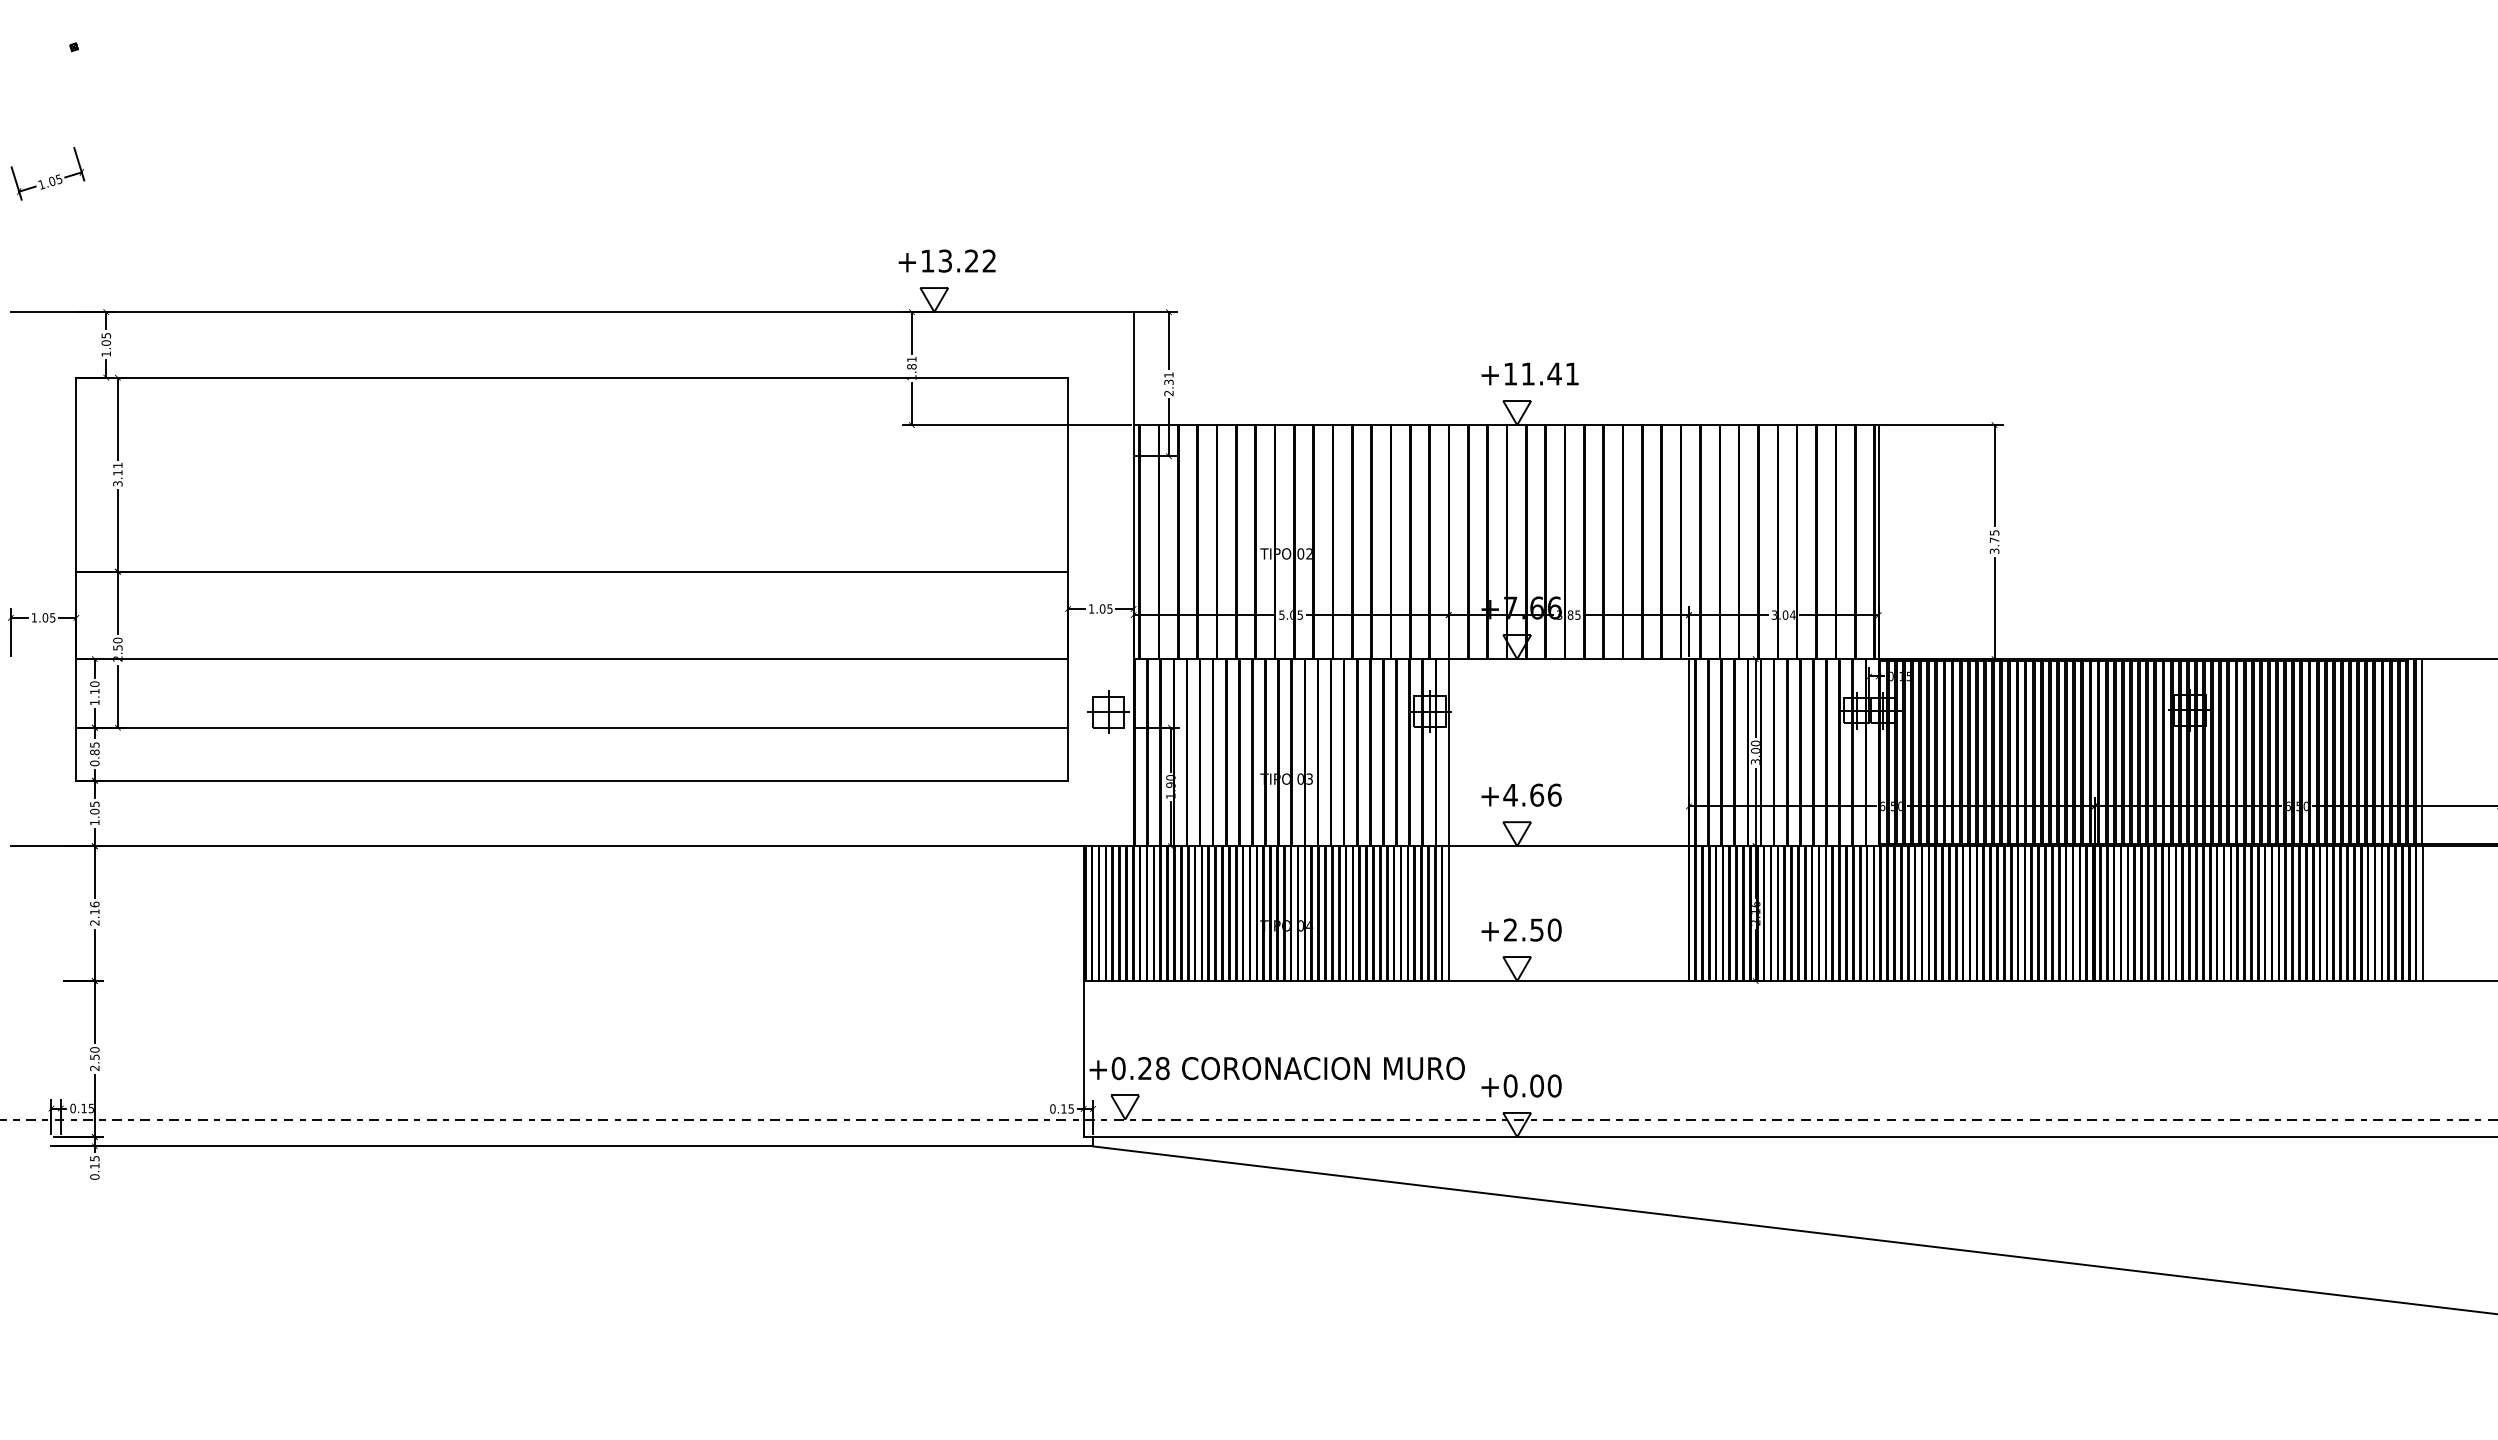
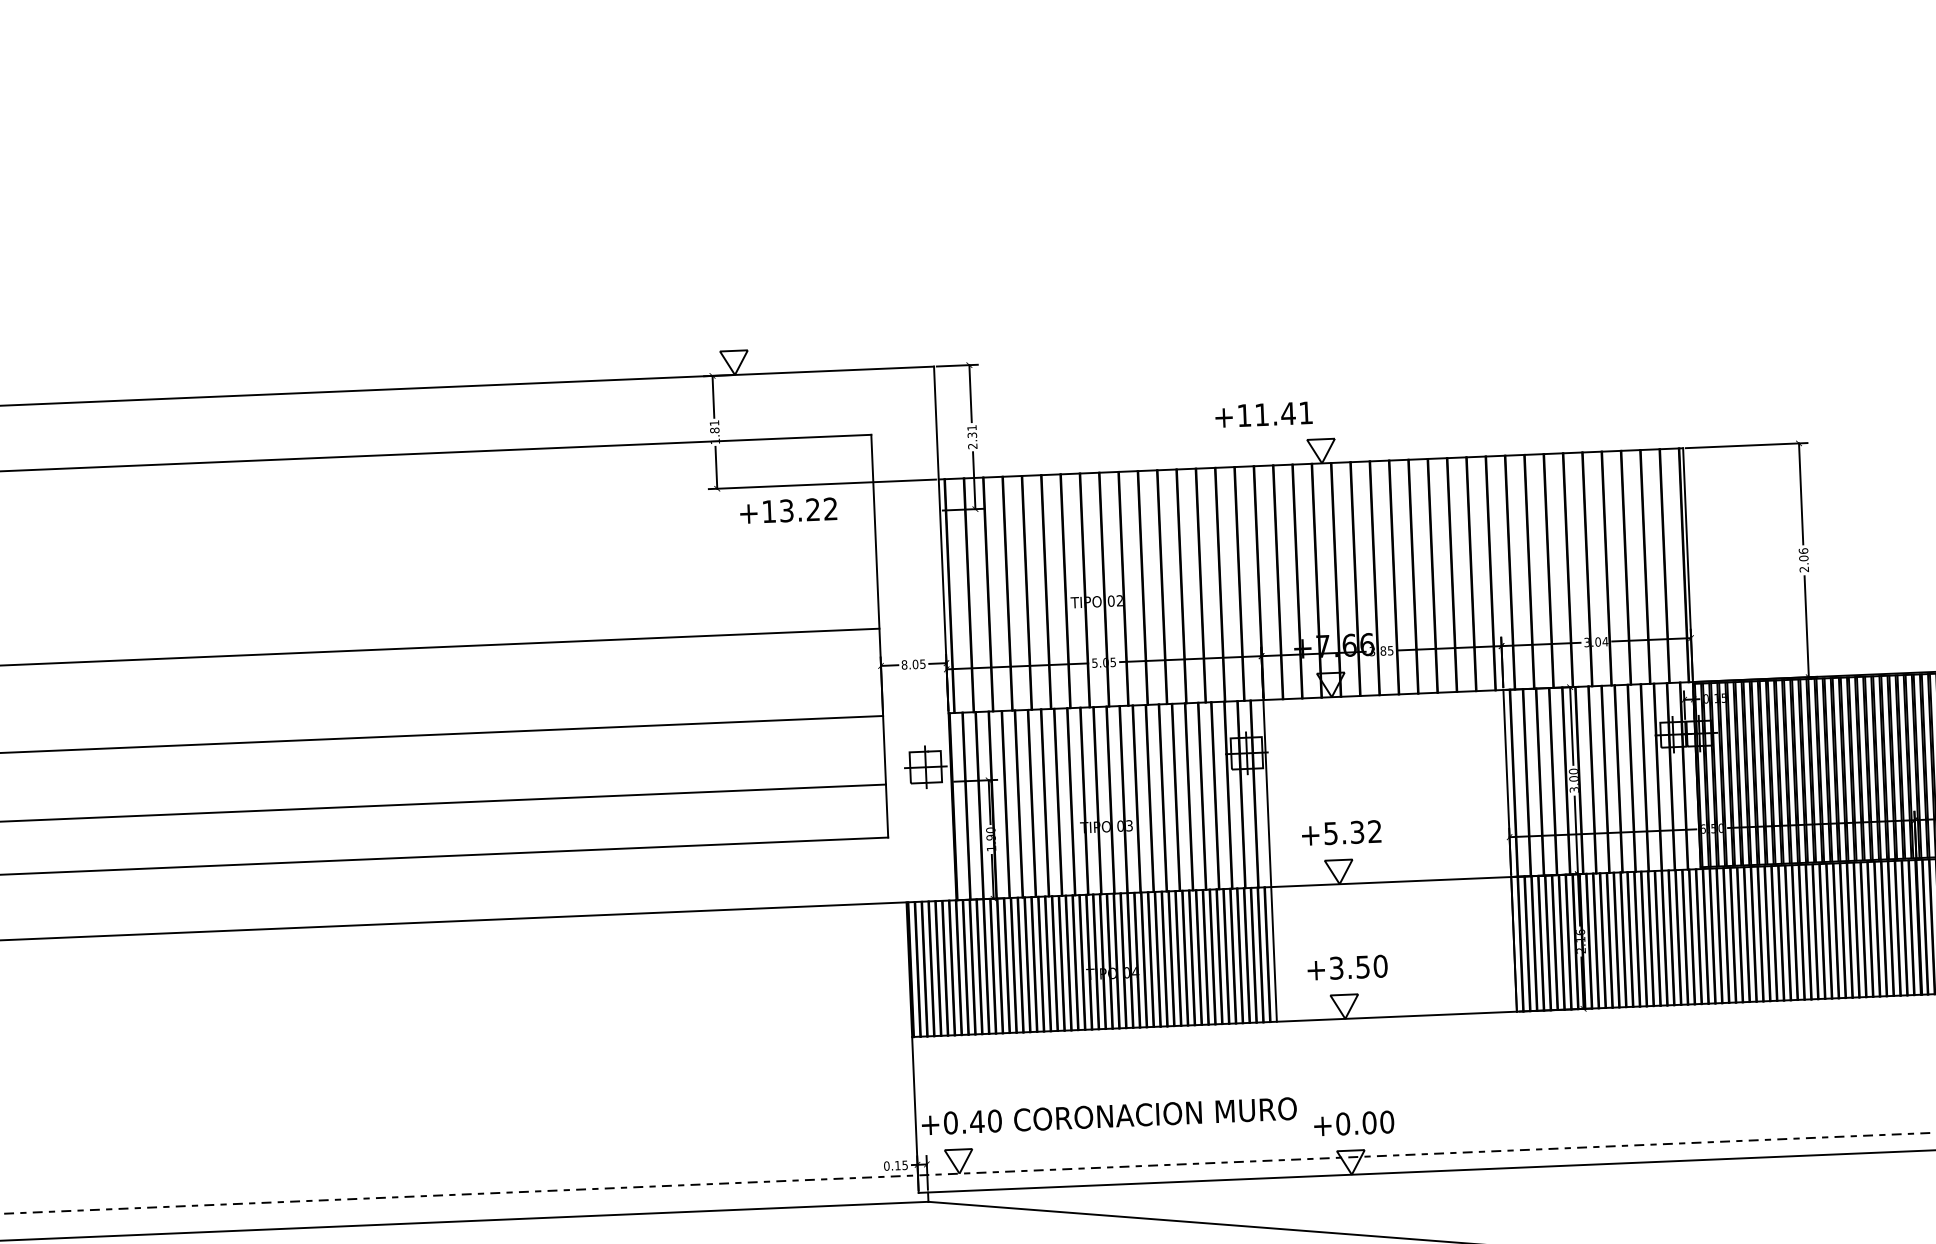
text: (946, 260) -> (787, 510), moved
text: (1529, 373) -> (1263, 414), moved
text: (1994, 541) -> (1803, 559), 3.75 -> 2.06
text: (1091, 608) -> (904, 664), 1.05 -> 8.05
text: (1532, 794) -> (1352, 831), +4.66 -> +5.32
text: (1510, 929) -> (1336, 967), +2.50 -> +3.50
text: (1153, 1068) -> (985, 1121), +0.28 -> +0.40

